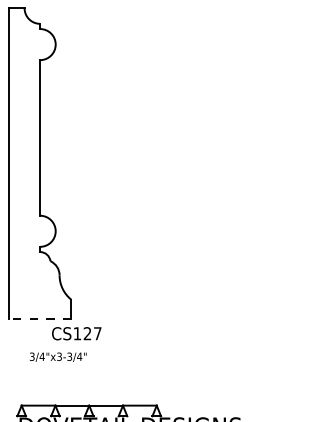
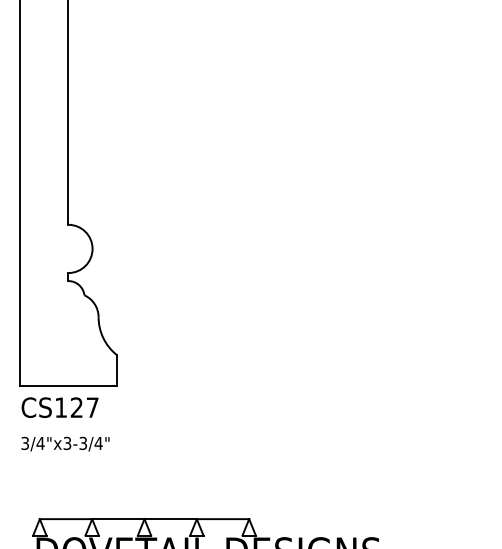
line: (39, 319) -> (67, 385), dashed -> solid
text: (76, 333) -> (59, 407), moved
text: (57, 356) -> (64, 442), moved

